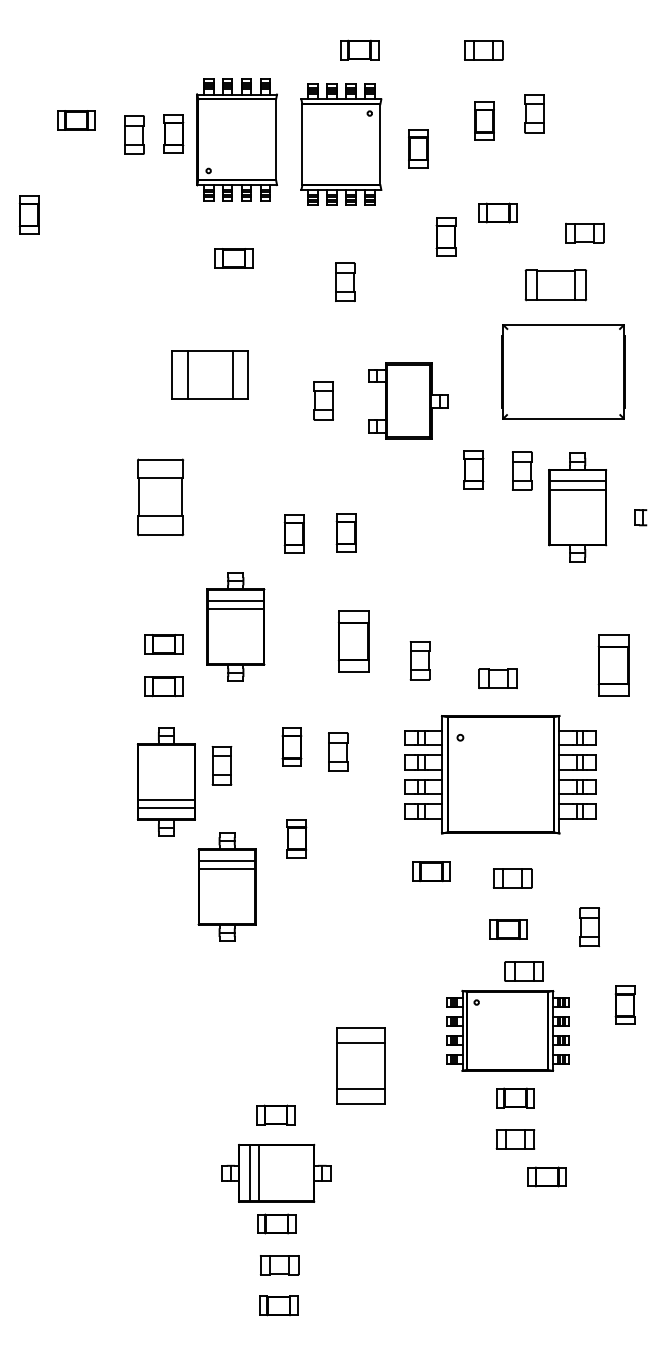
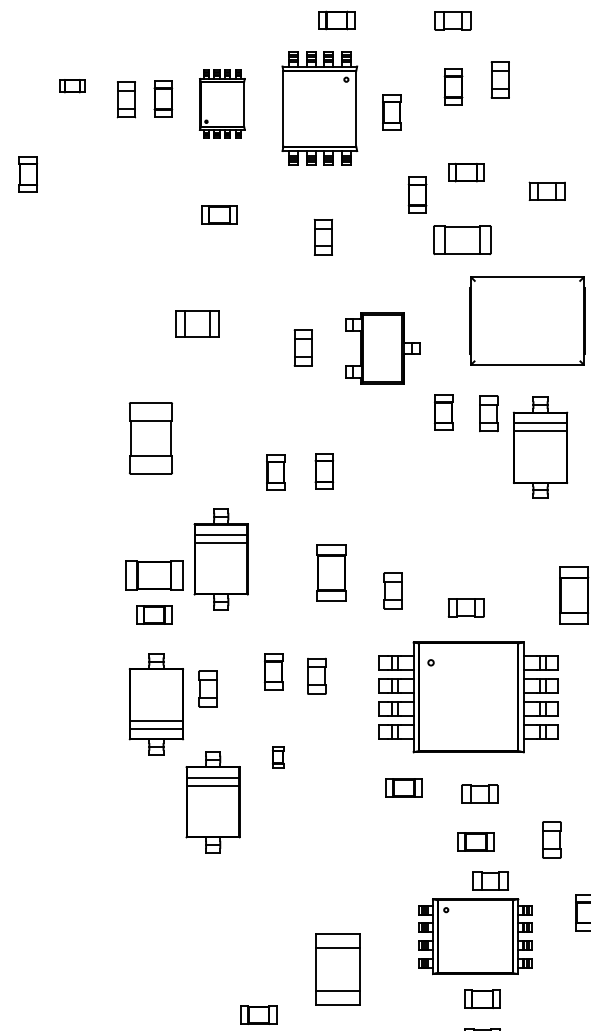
part: (76, 120) -> (72, 86), size x0.7
part: (236, 139) -> (221, 103), size x0.6
part: (555, 285) -> (461, 240), moved
part: (209, 374) -> (196, 323), size x0.6
part: (163, 644) -> (153, 575), size x1.6
part: (296, 838) -> (277, 756), size x0.6

